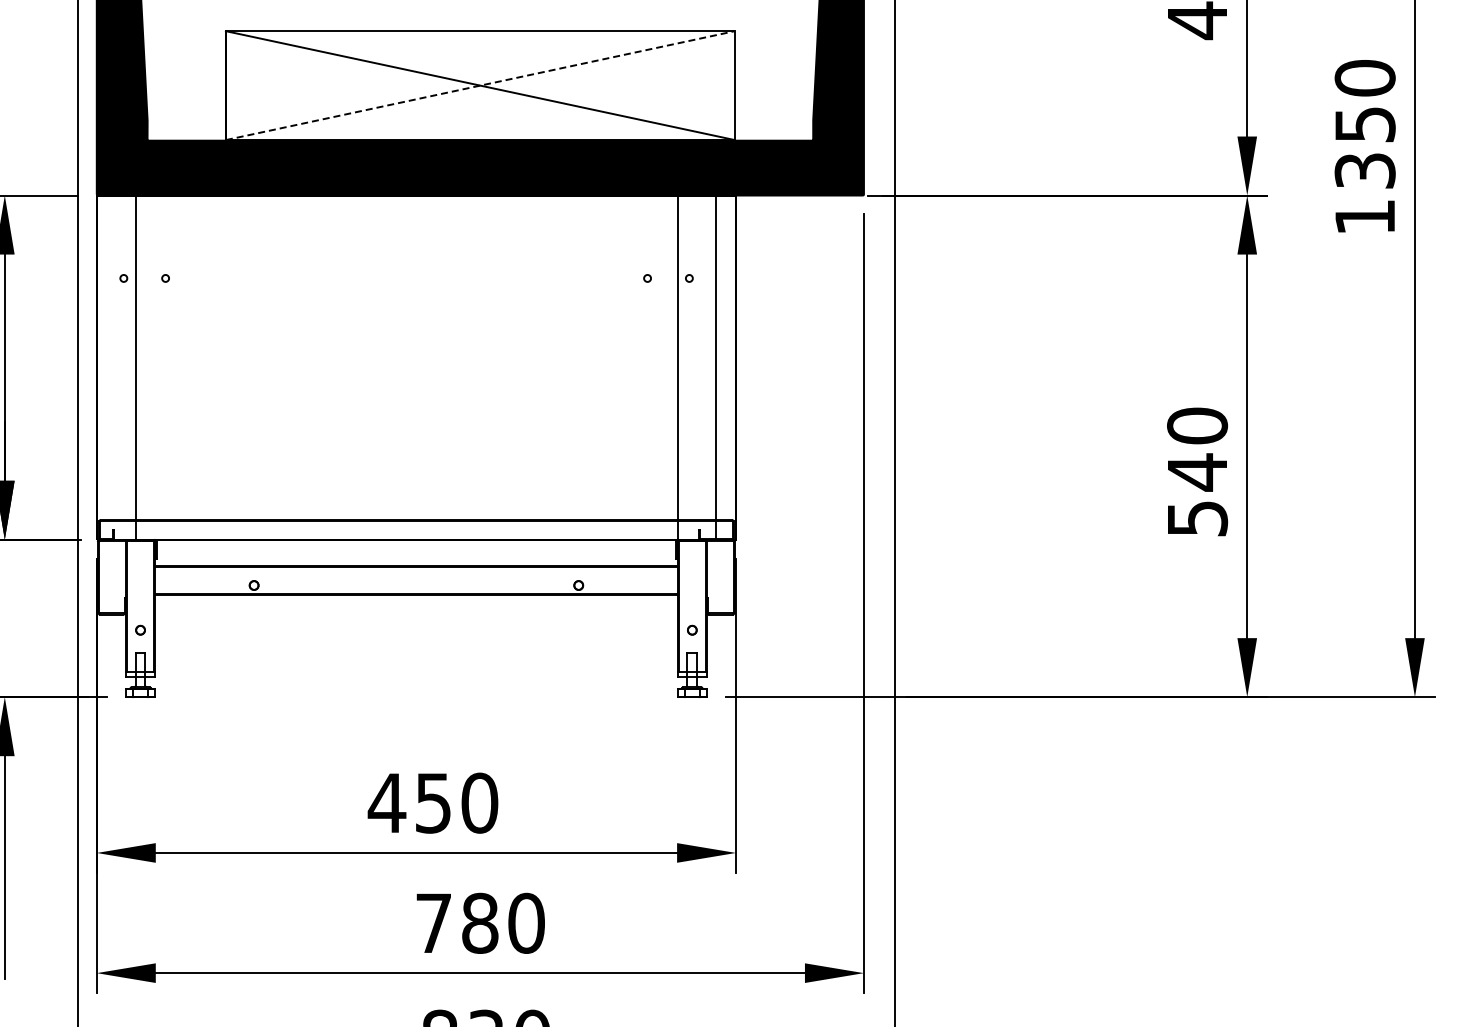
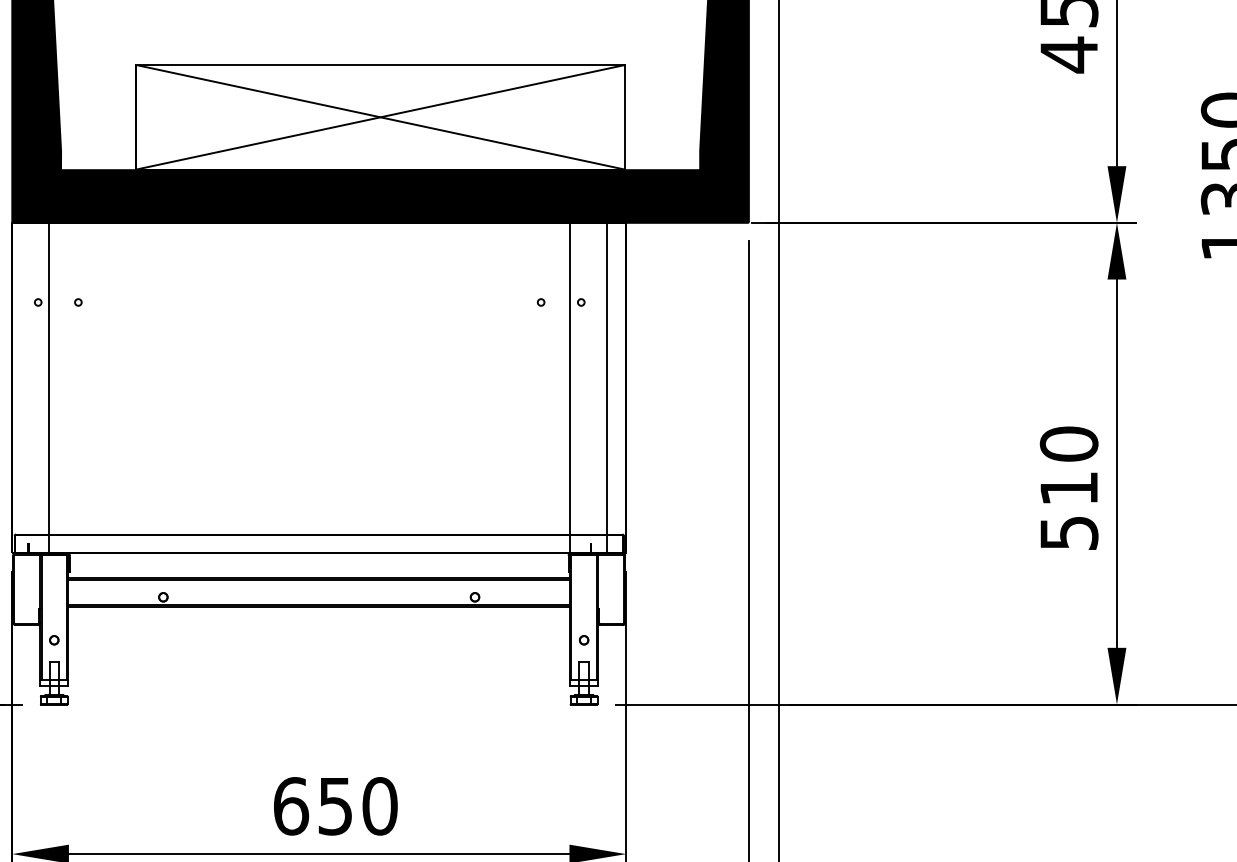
line: (480, 85) -> (380, 117), dashed -> solid
text: (1197, 472) -> (1069, 488), 540 -> 510
text: (386, 802) -> (290, 805), 450 -> 650

